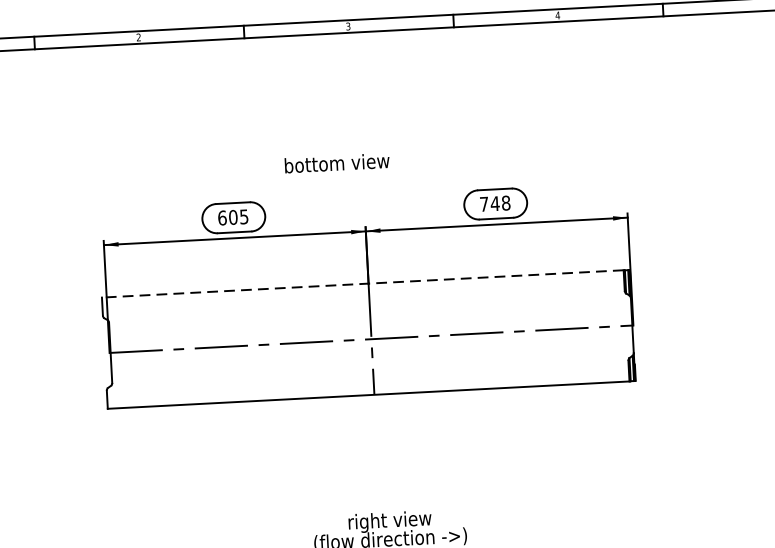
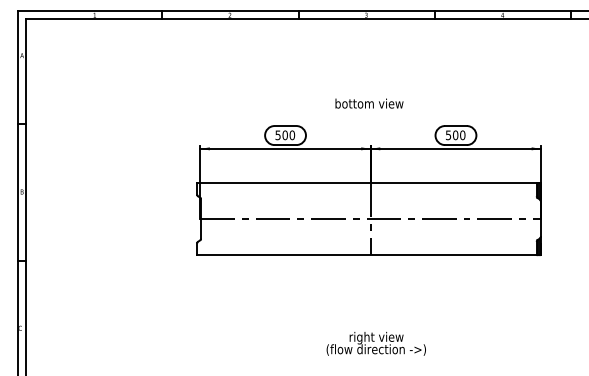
text: (337, 162) -> (369, 103), moved
text: (494, 204) -> (455, 135), 748 -> 500
text: (233, 217) -> (285, 135), 605 -> 500
line: (363, 283) -> (367, 182), dashed -> solid

